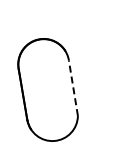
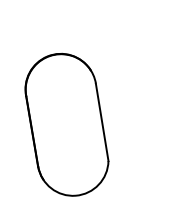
line: (73, 87) -> (102, 121), dashed -> solid

